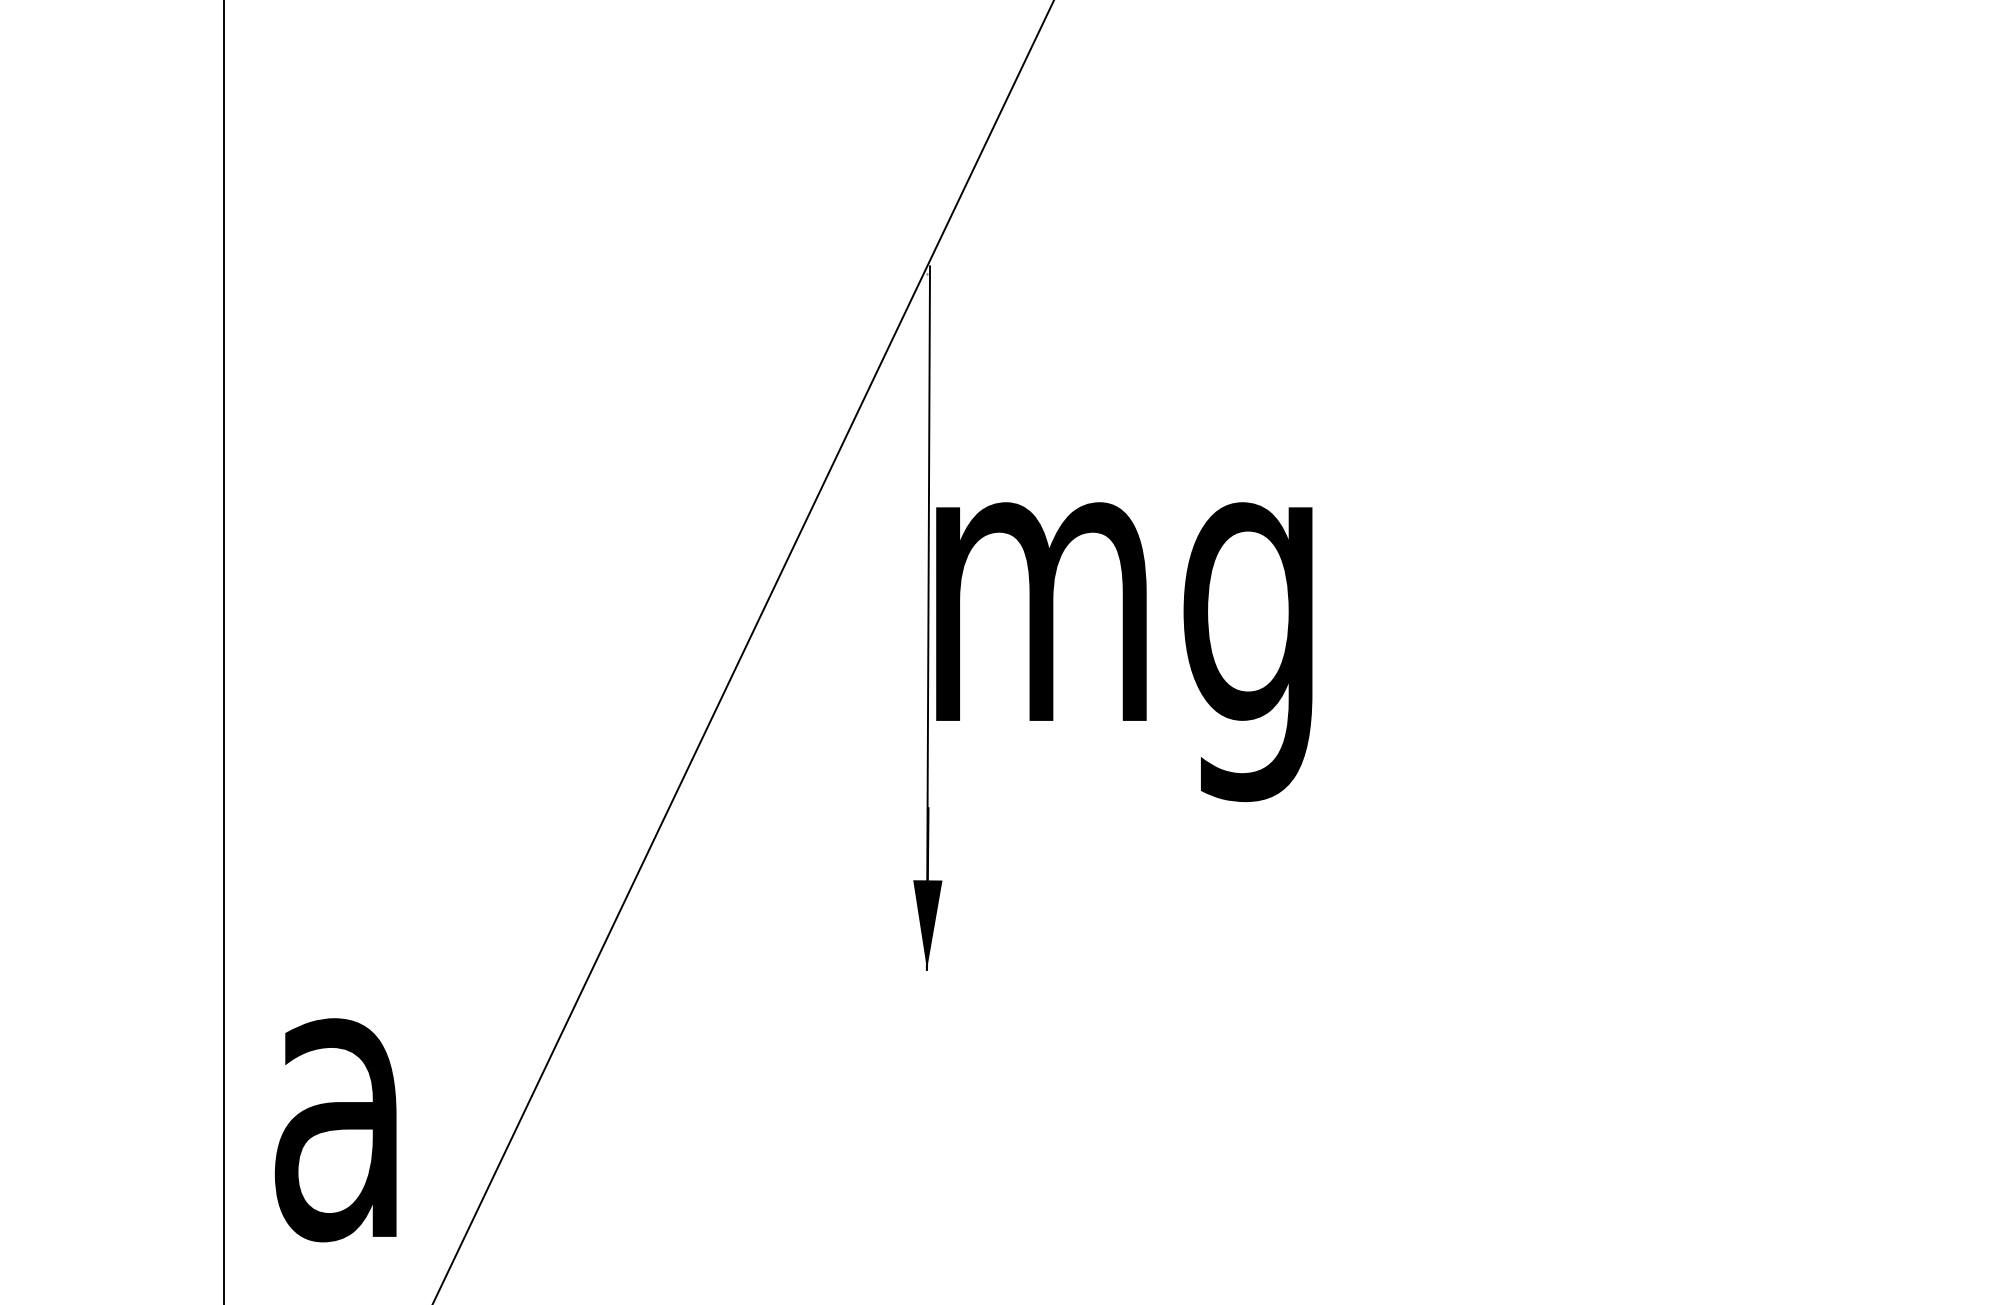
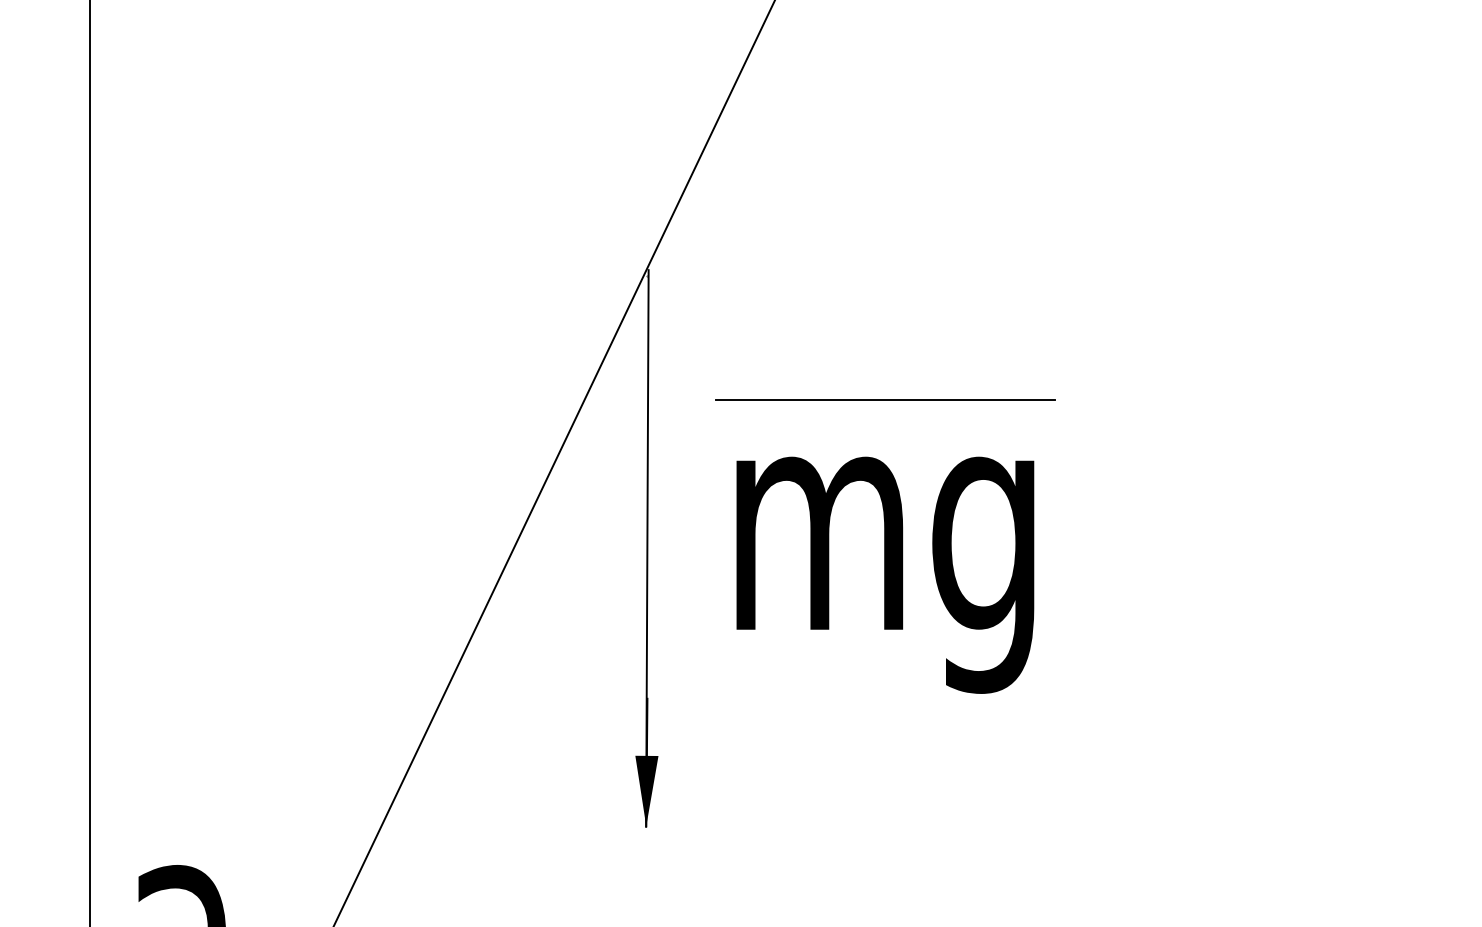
line: (1228, 431) -> (884, 400), added
text: (1124, 652) -> (885, 575), moved

